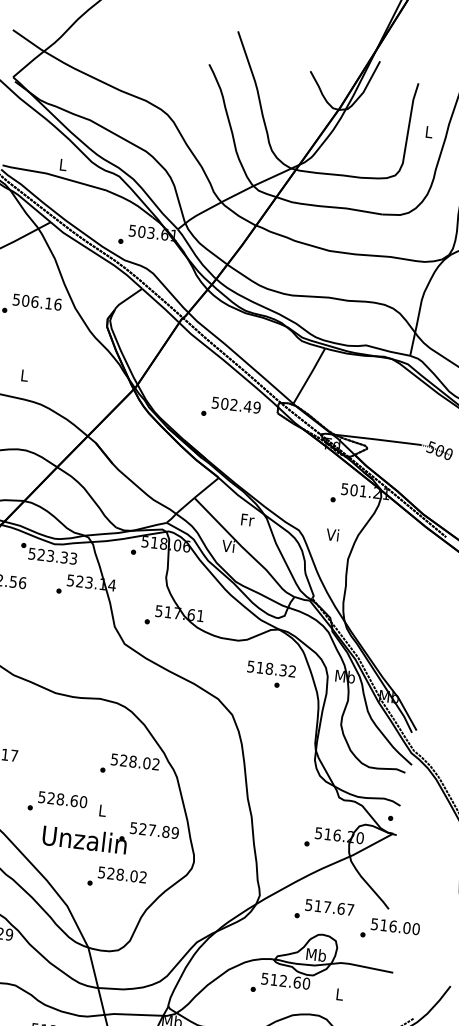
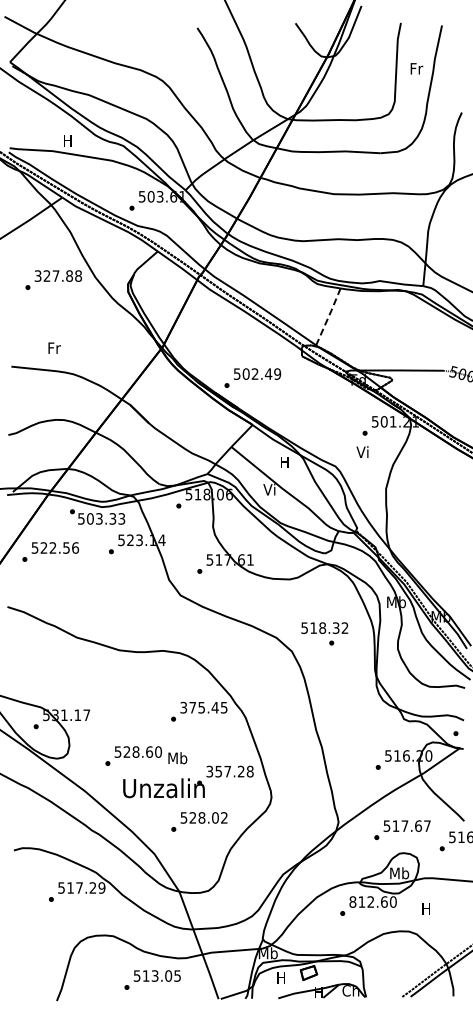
text: (429, 131) -> (416, 68), L -> Fr
text: (62, 164) -> (67, 140), L -> H
text: (37, 301) -> (58, 275), 506.16 -> 327.88
text: (24, 374) -> (54, 347), L -> Fr
line: (309, 375) -> (328, 316), solid -> dashed
text: (230, 408) -> (252, 377), moved
text: (248, 520) -> (285, 462), Fr -> H
text: (332, 534) -> (362, 451), moved
text: (41, 554) -> (90, 518), 523.33 -> 503.33
text: (270, 674) -> (324, 633), moved
text: (134, 761) -> (203, 707), 528.02 -> 375.45
text: (102, 810) -> (177, 758), L -> Mb
text: (153, 830) -> (229, 771), 527.89 -> 357.28
text: (264, 978) -> (352, 901), 512.60 -> 812.60
text: (338, 994) -> (425, 908), L -> H

